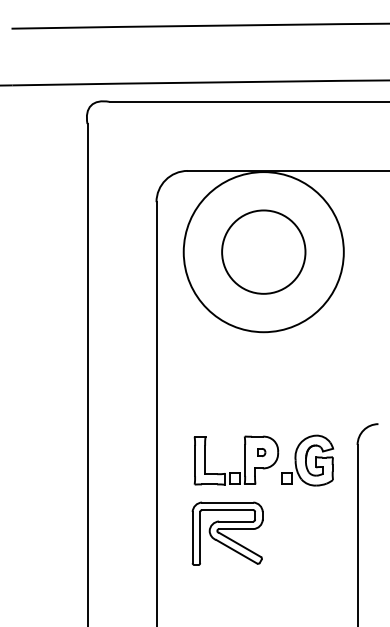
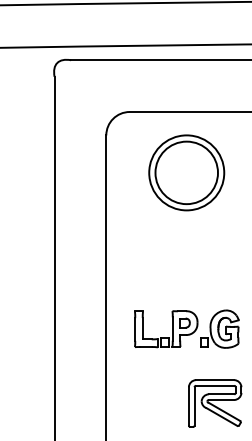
circle: (263, 252) -> (186, 173), size x0.62
part: (261, 452) -> (185, 323), size x1.67
part: (227, 533) -> (215, 403), moved

